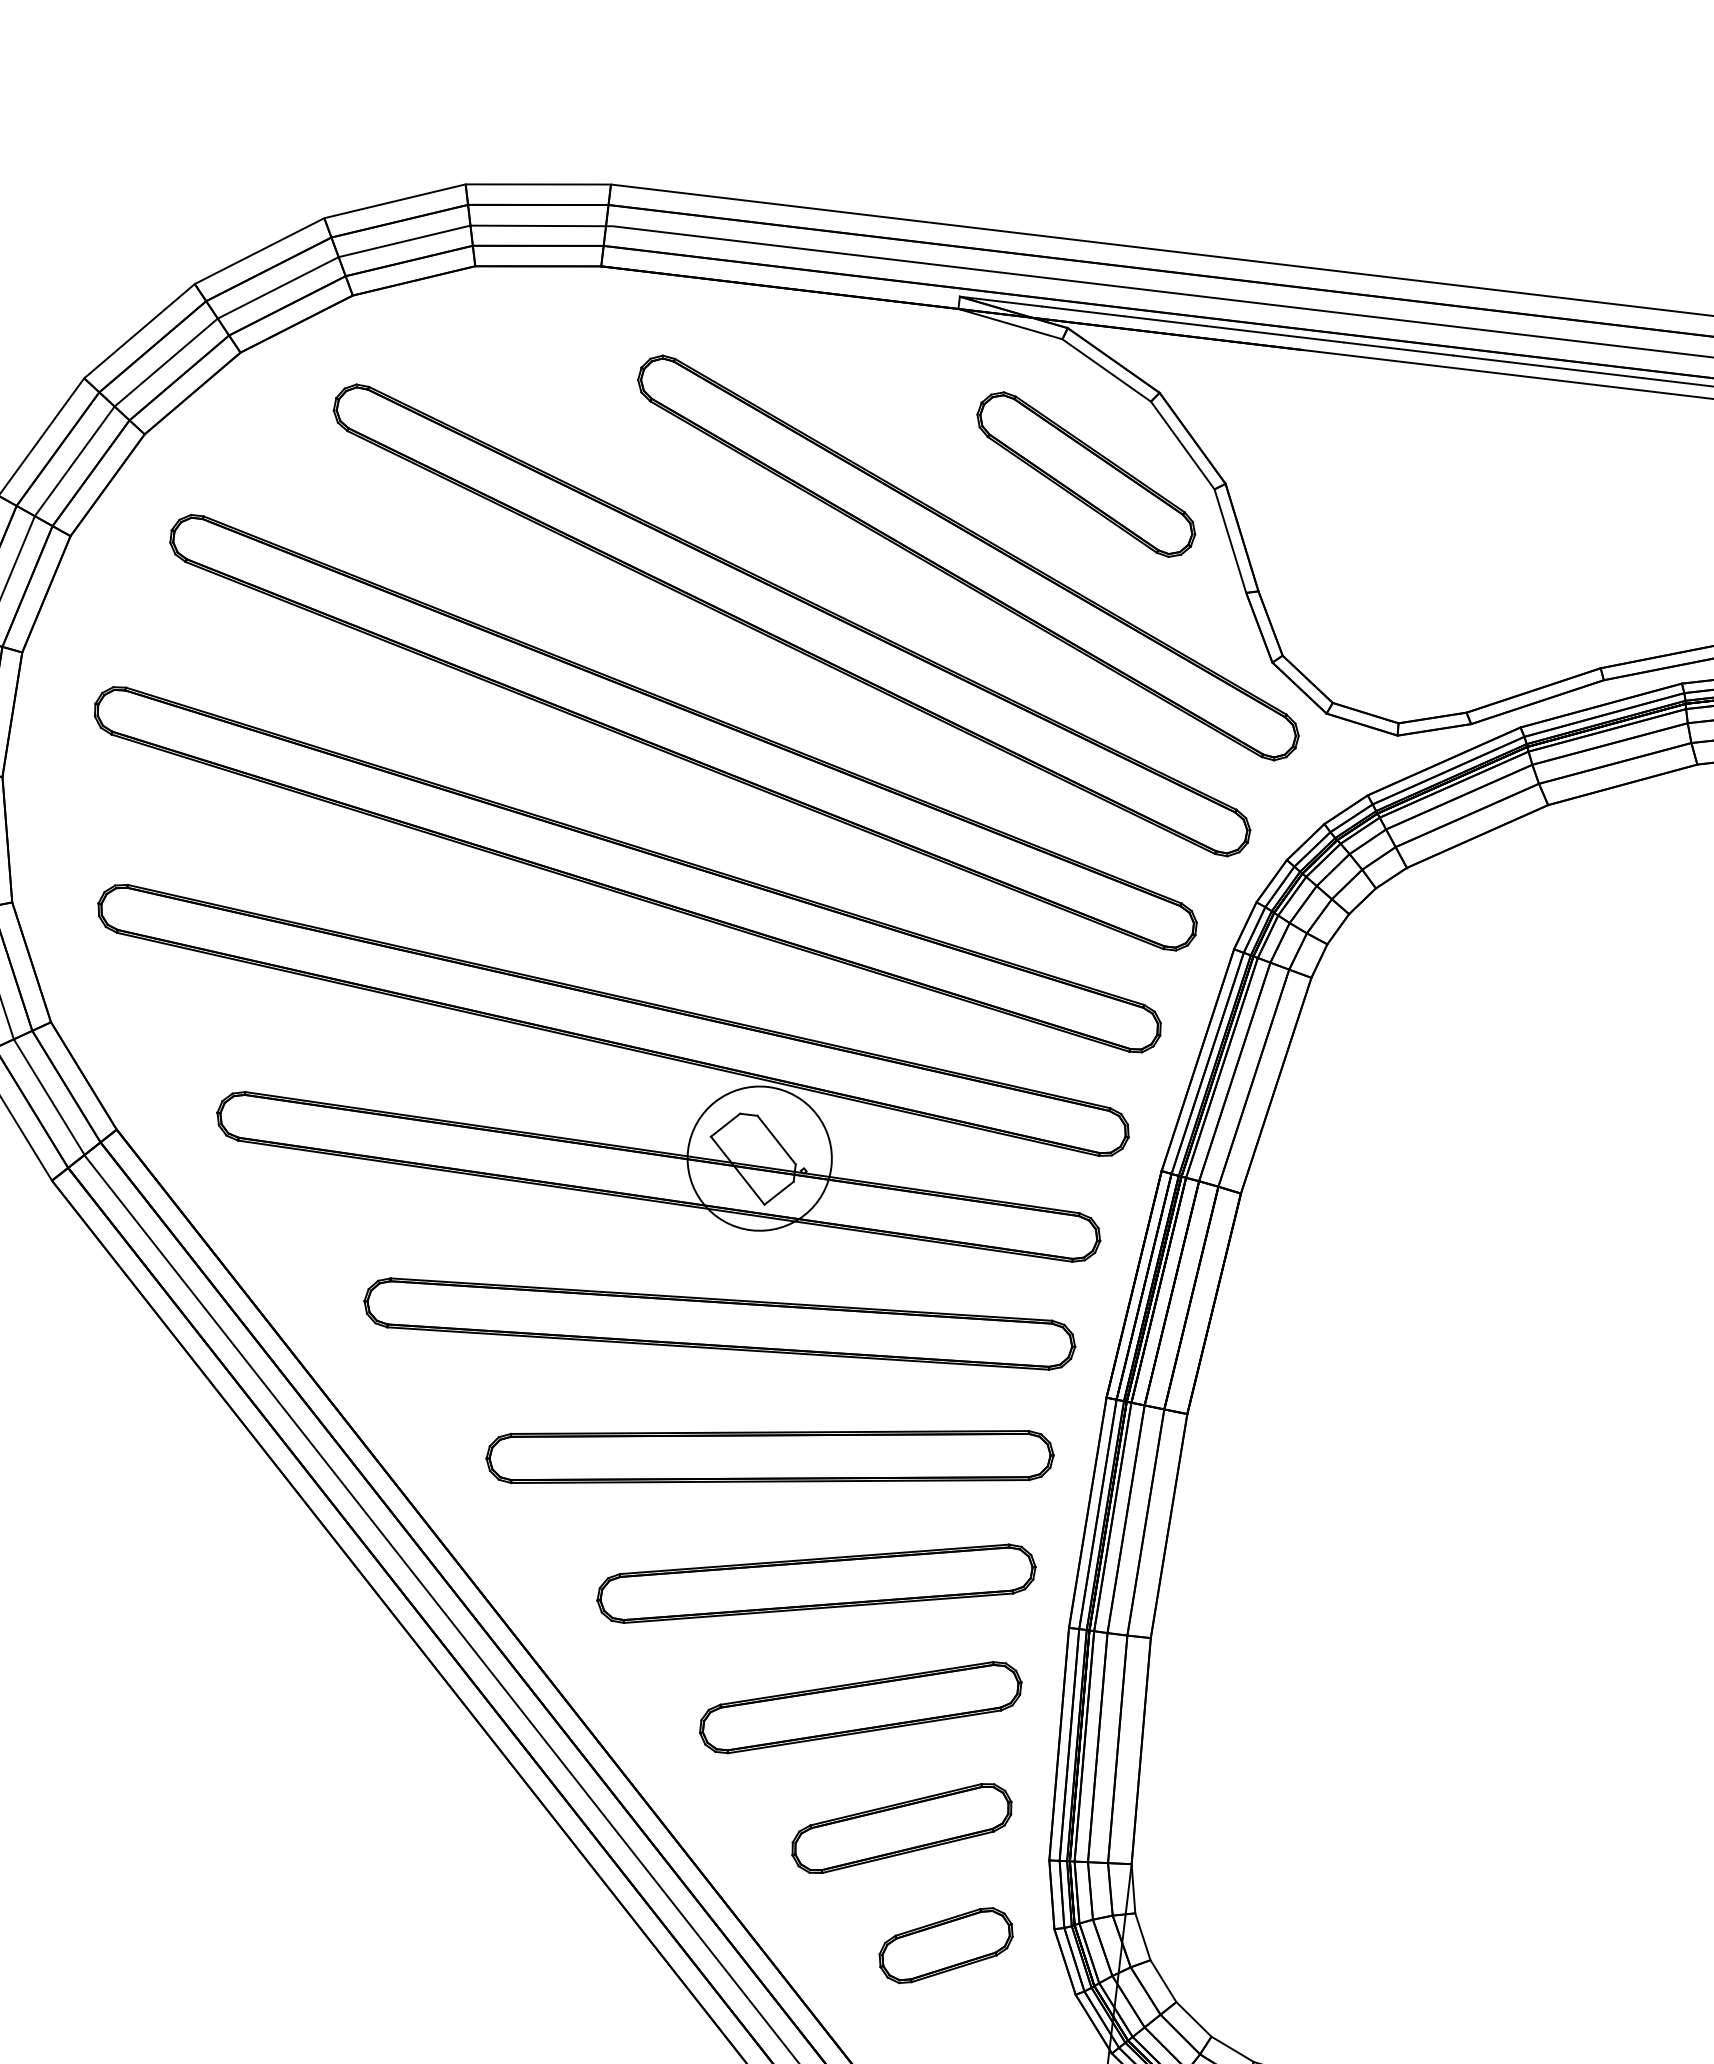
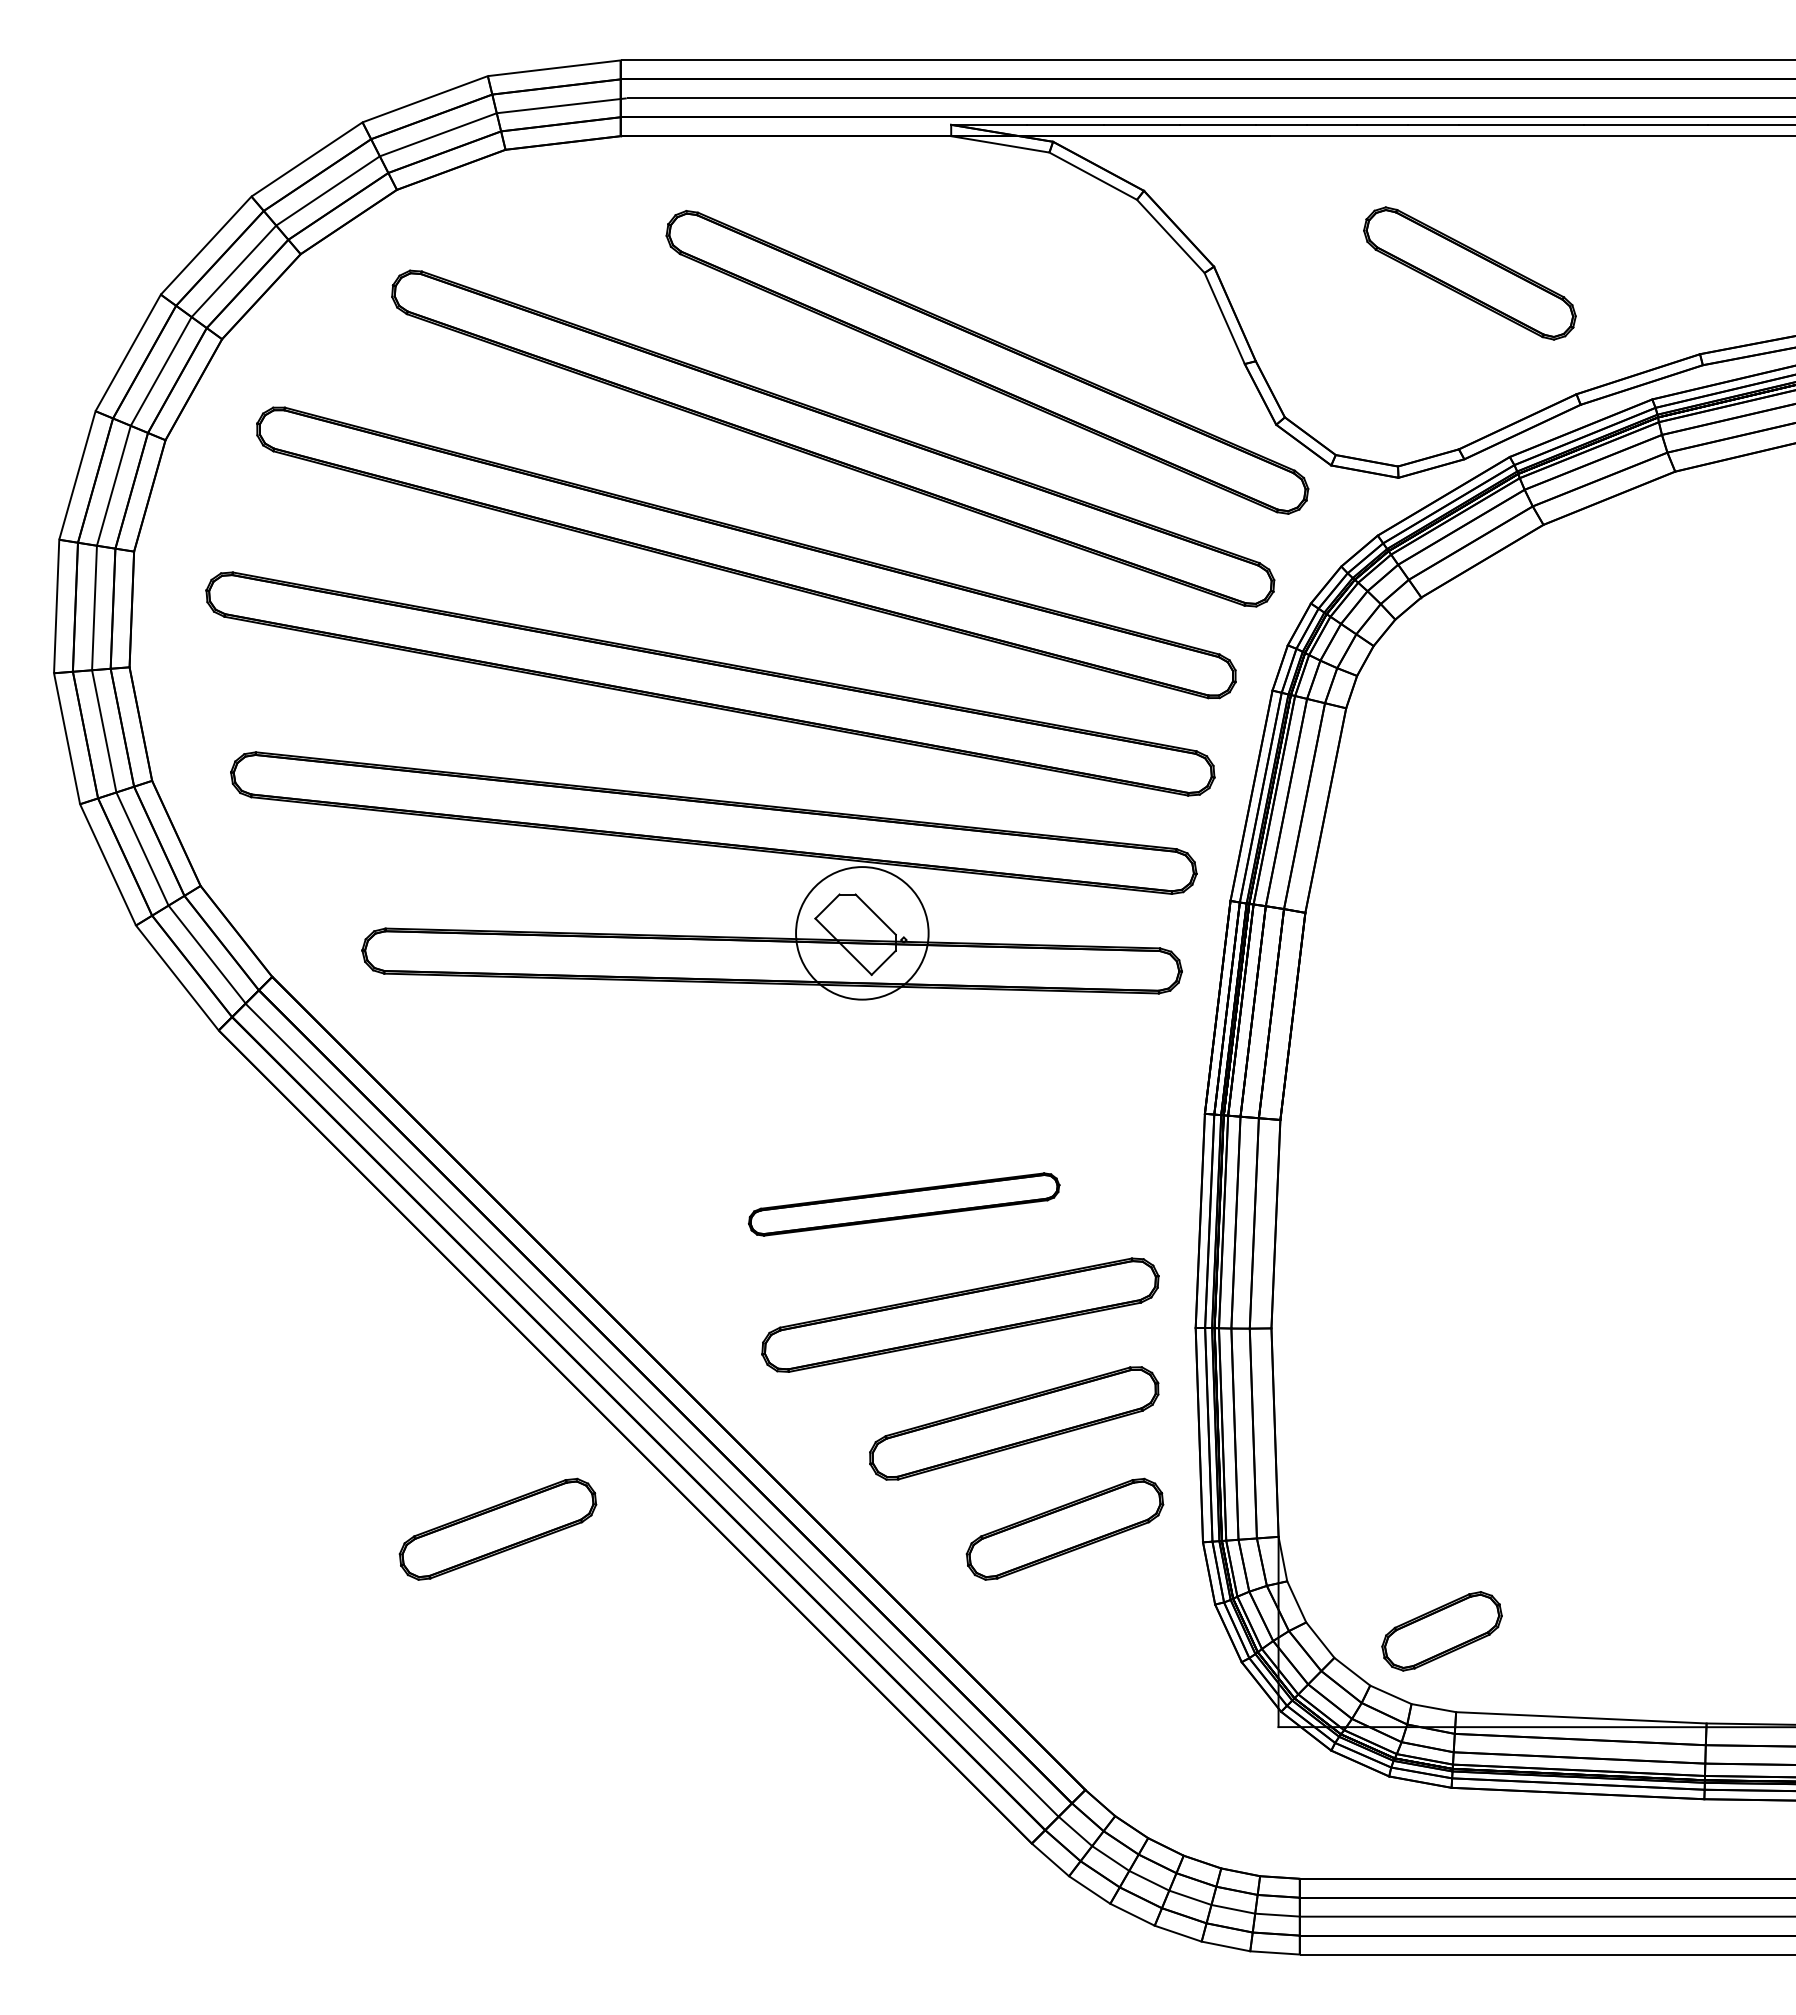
part: (1085, 474) -> (1469, 273), moved
part: (719, 1323) -> (843, 1088), removed
part: (769, 1456) -> (903, 1204), size x0.6
part: (288, 1754) -> (497, 1528), added
part: (945, 1945) -> (1441, 1631), moved

